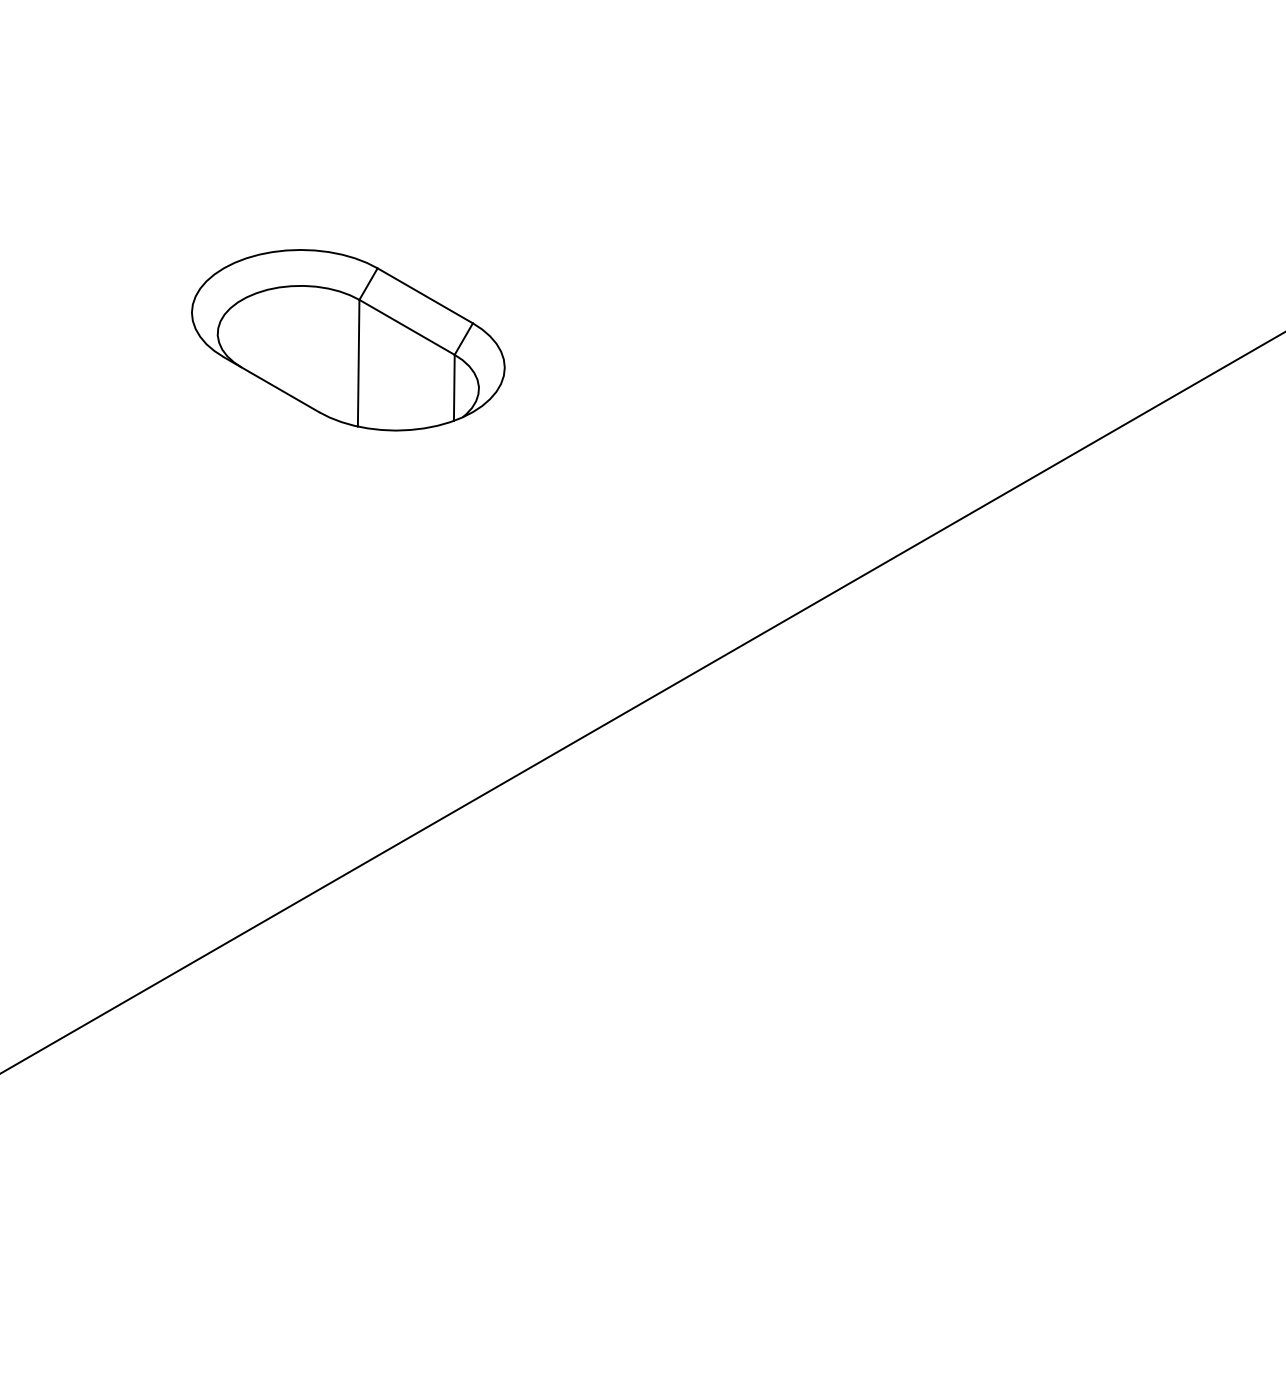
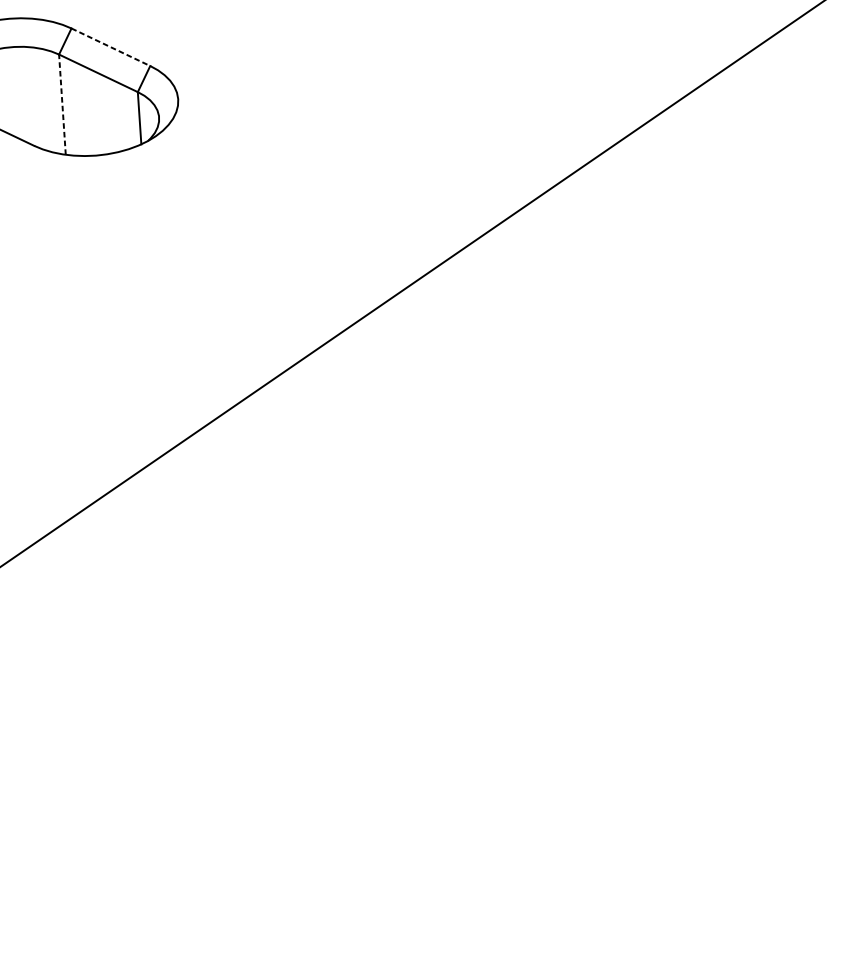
line: (425, 296) -> (111, 47), solid -> dashed
line: (358, 362) -> (62, 104), solid -> dashed

